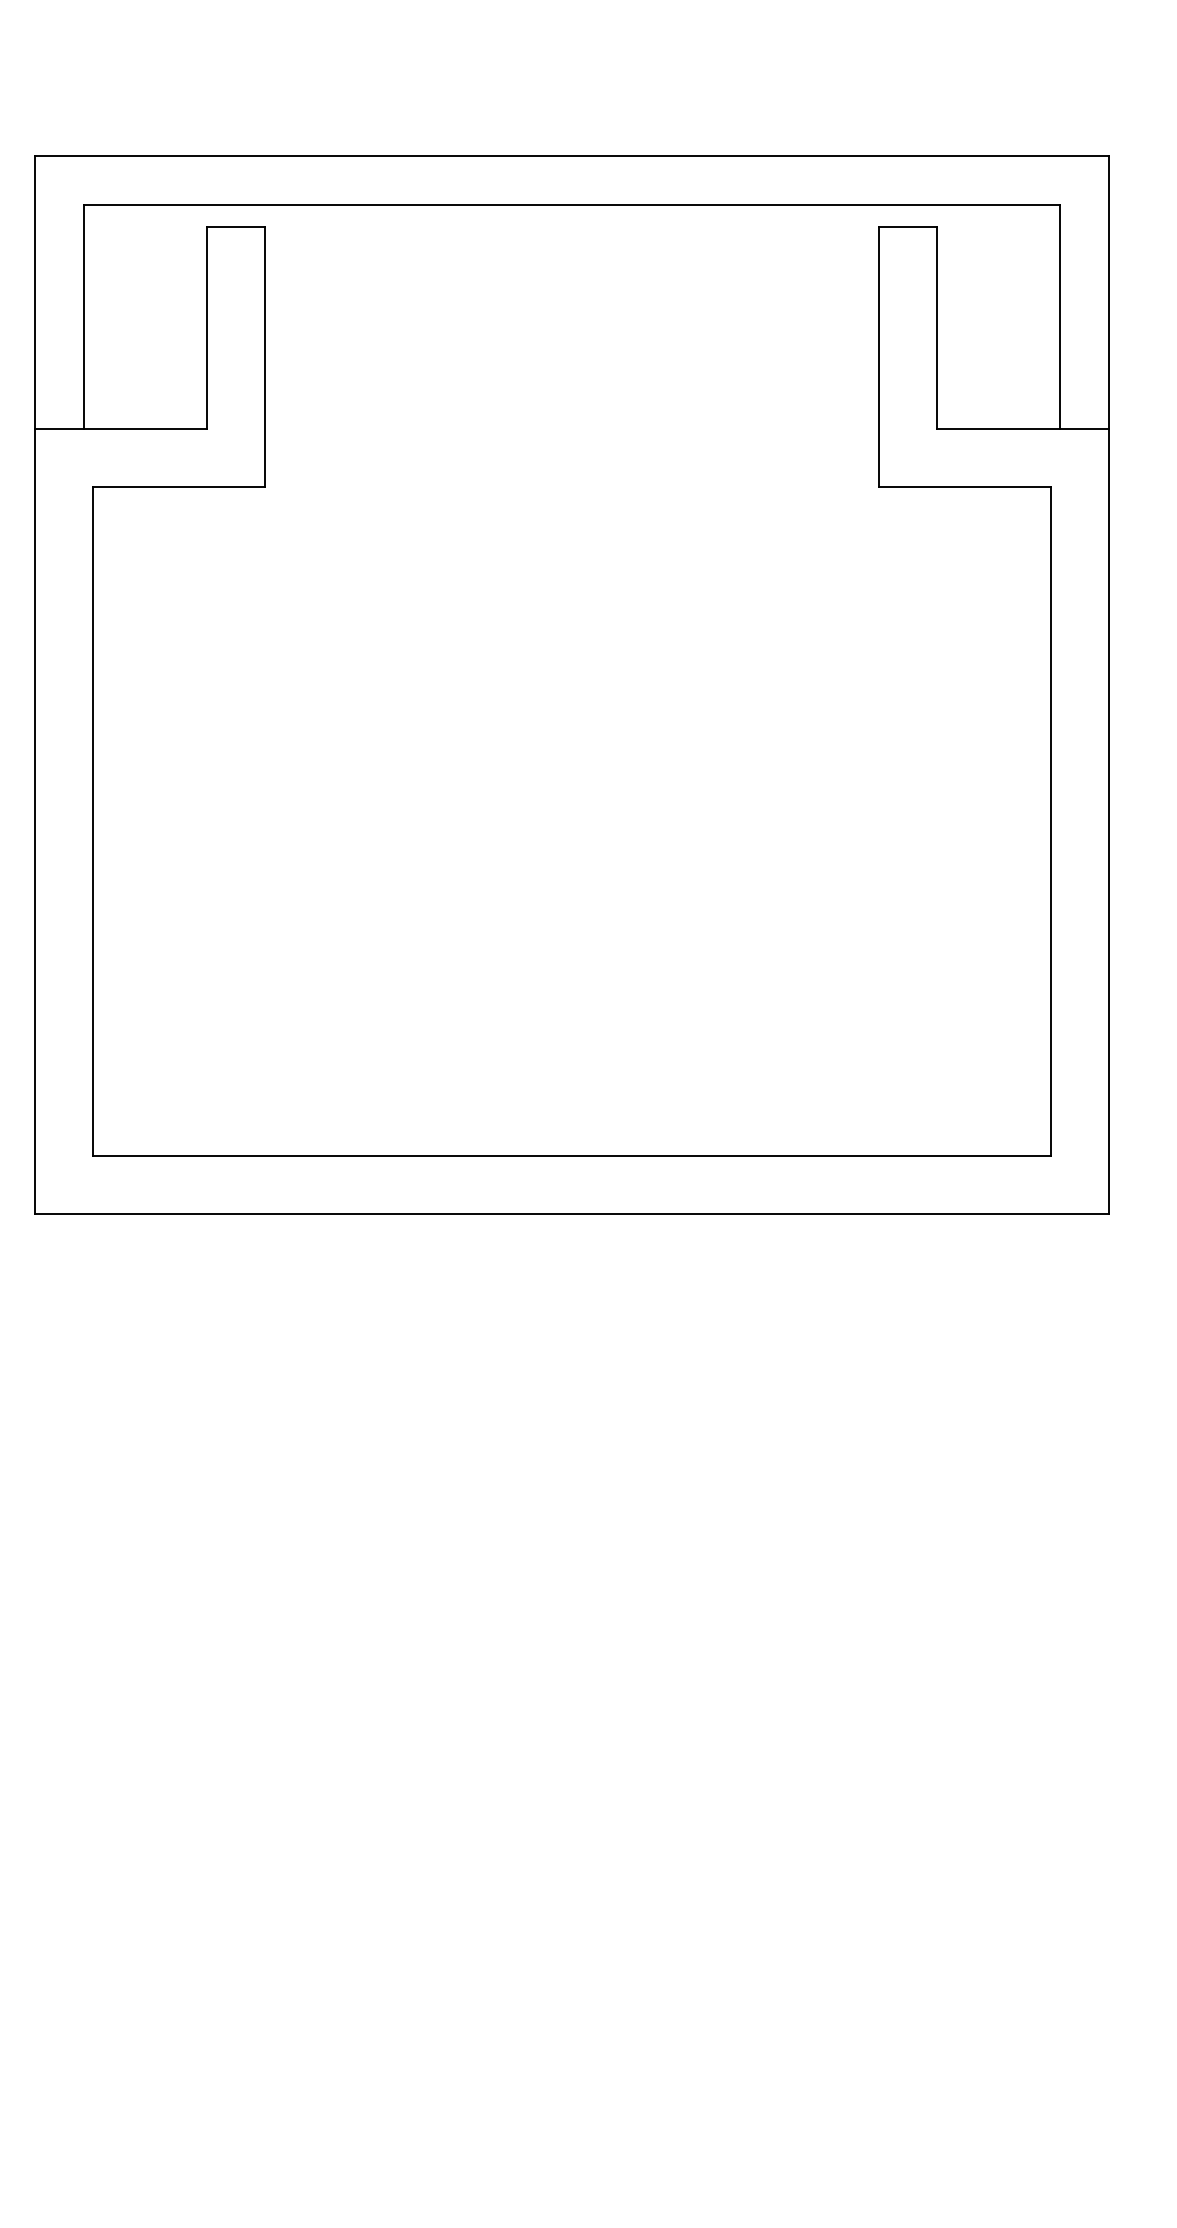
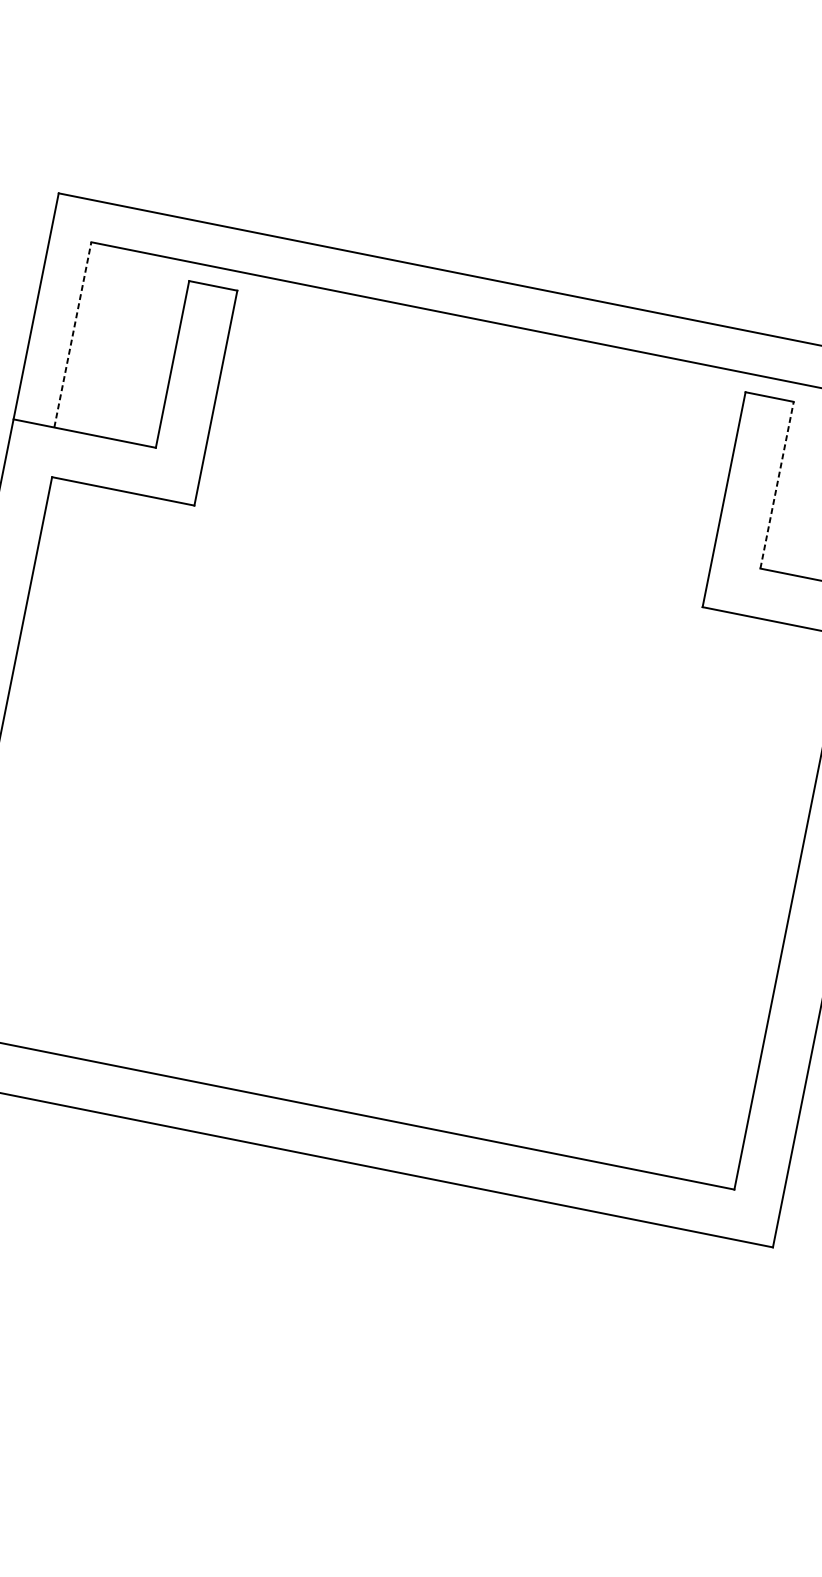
line: (84, 316) -> (73, 334), solid -> dashed
line: (936, 328) -> (776, 485), solid -> dashed

